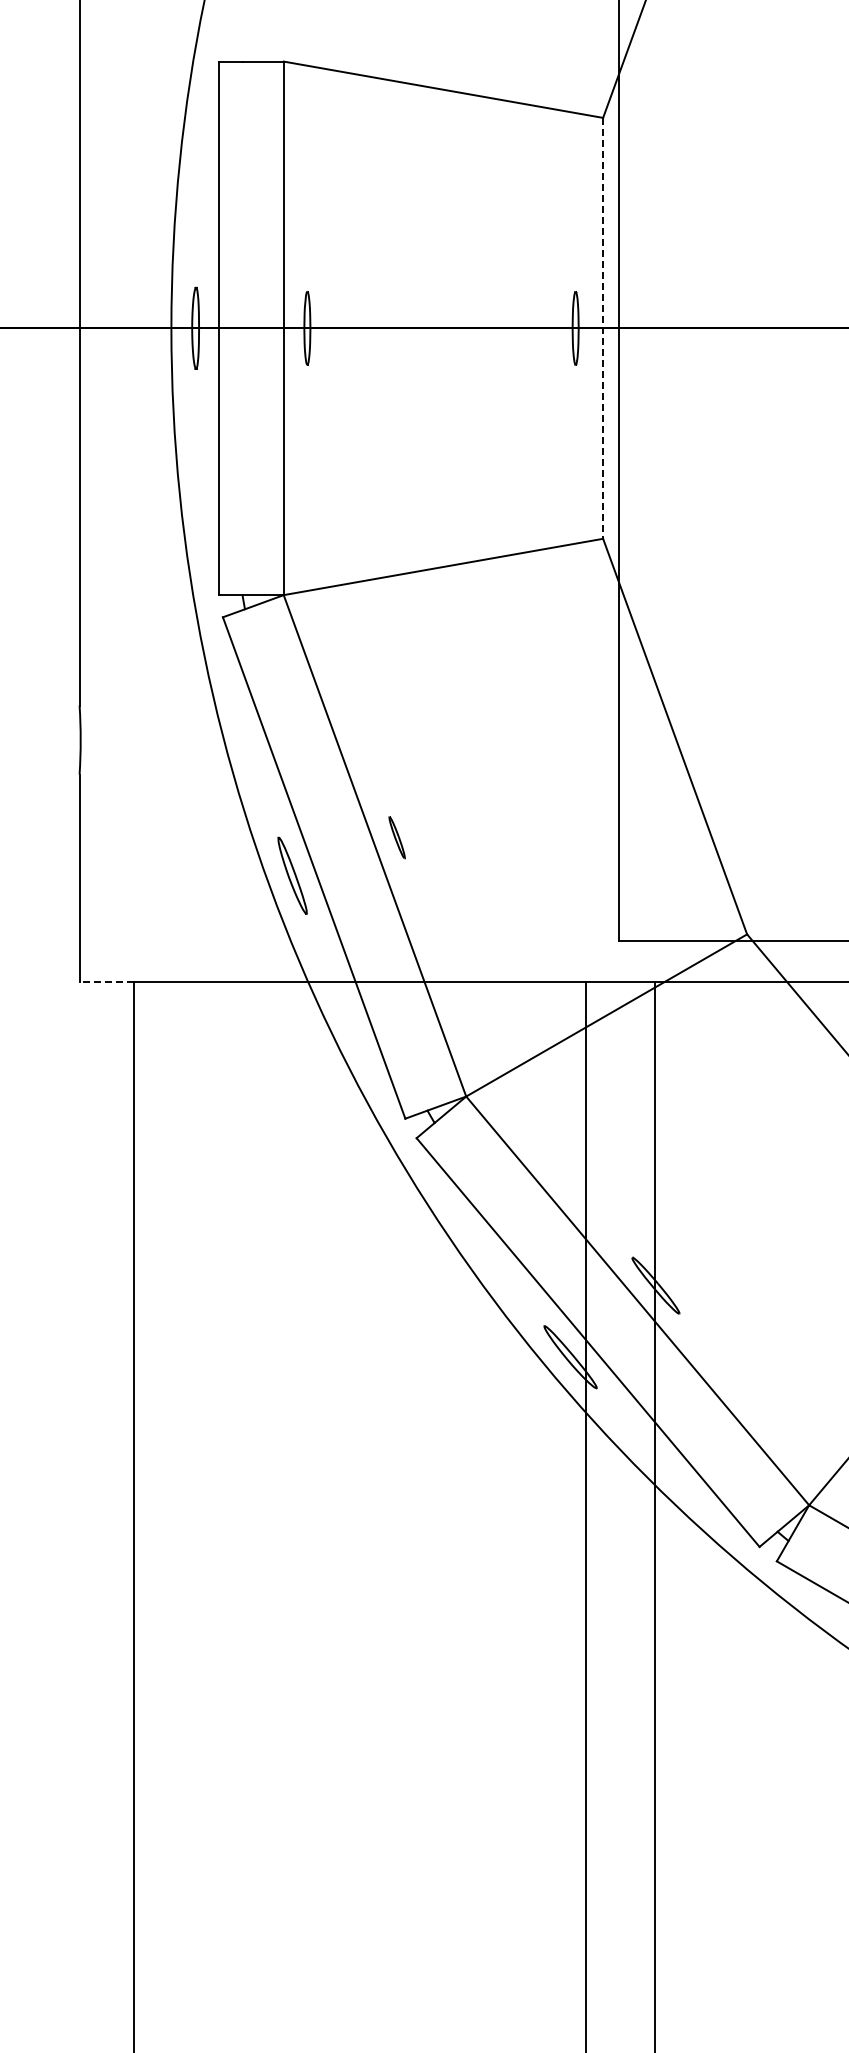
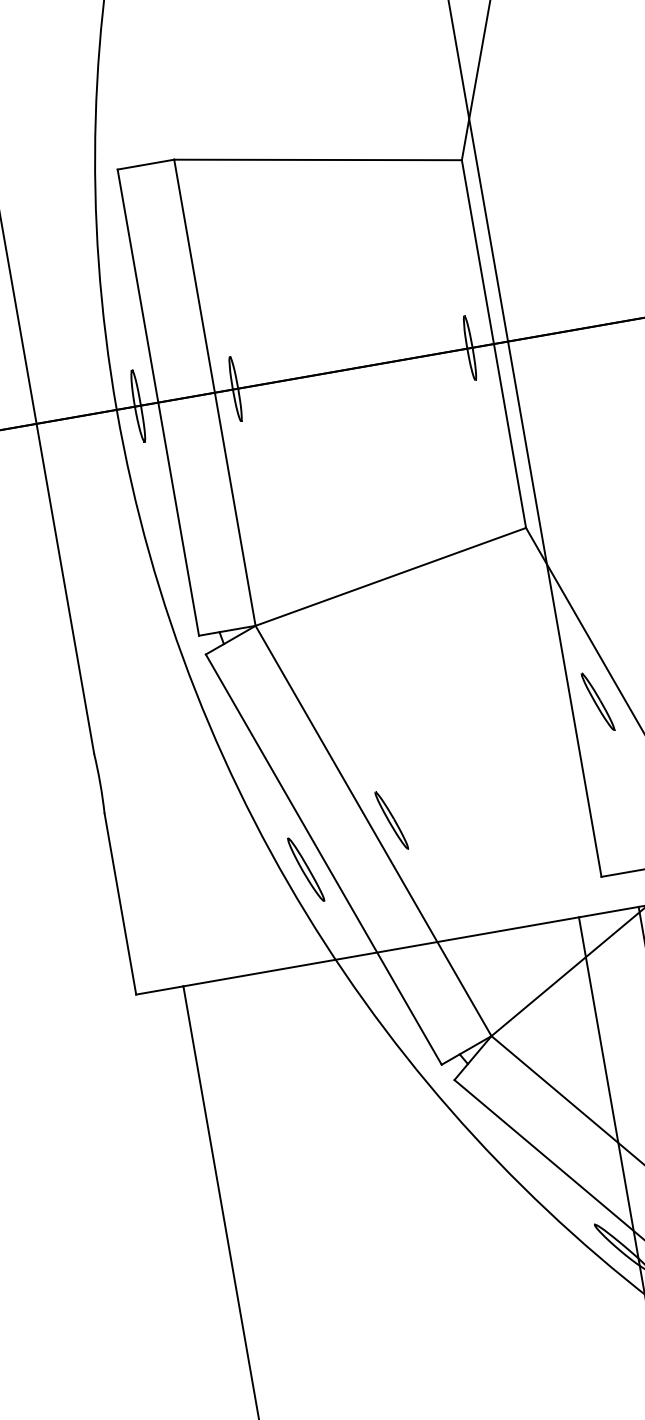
line: (603, 328) -> (494, 344), dashed -> solid
part: (648, 745) -> (597, 701), added
part: (396, 837) -> (391, 820), size x1.67
line: (106, 981) -> (159, 990), dashed -> solid

